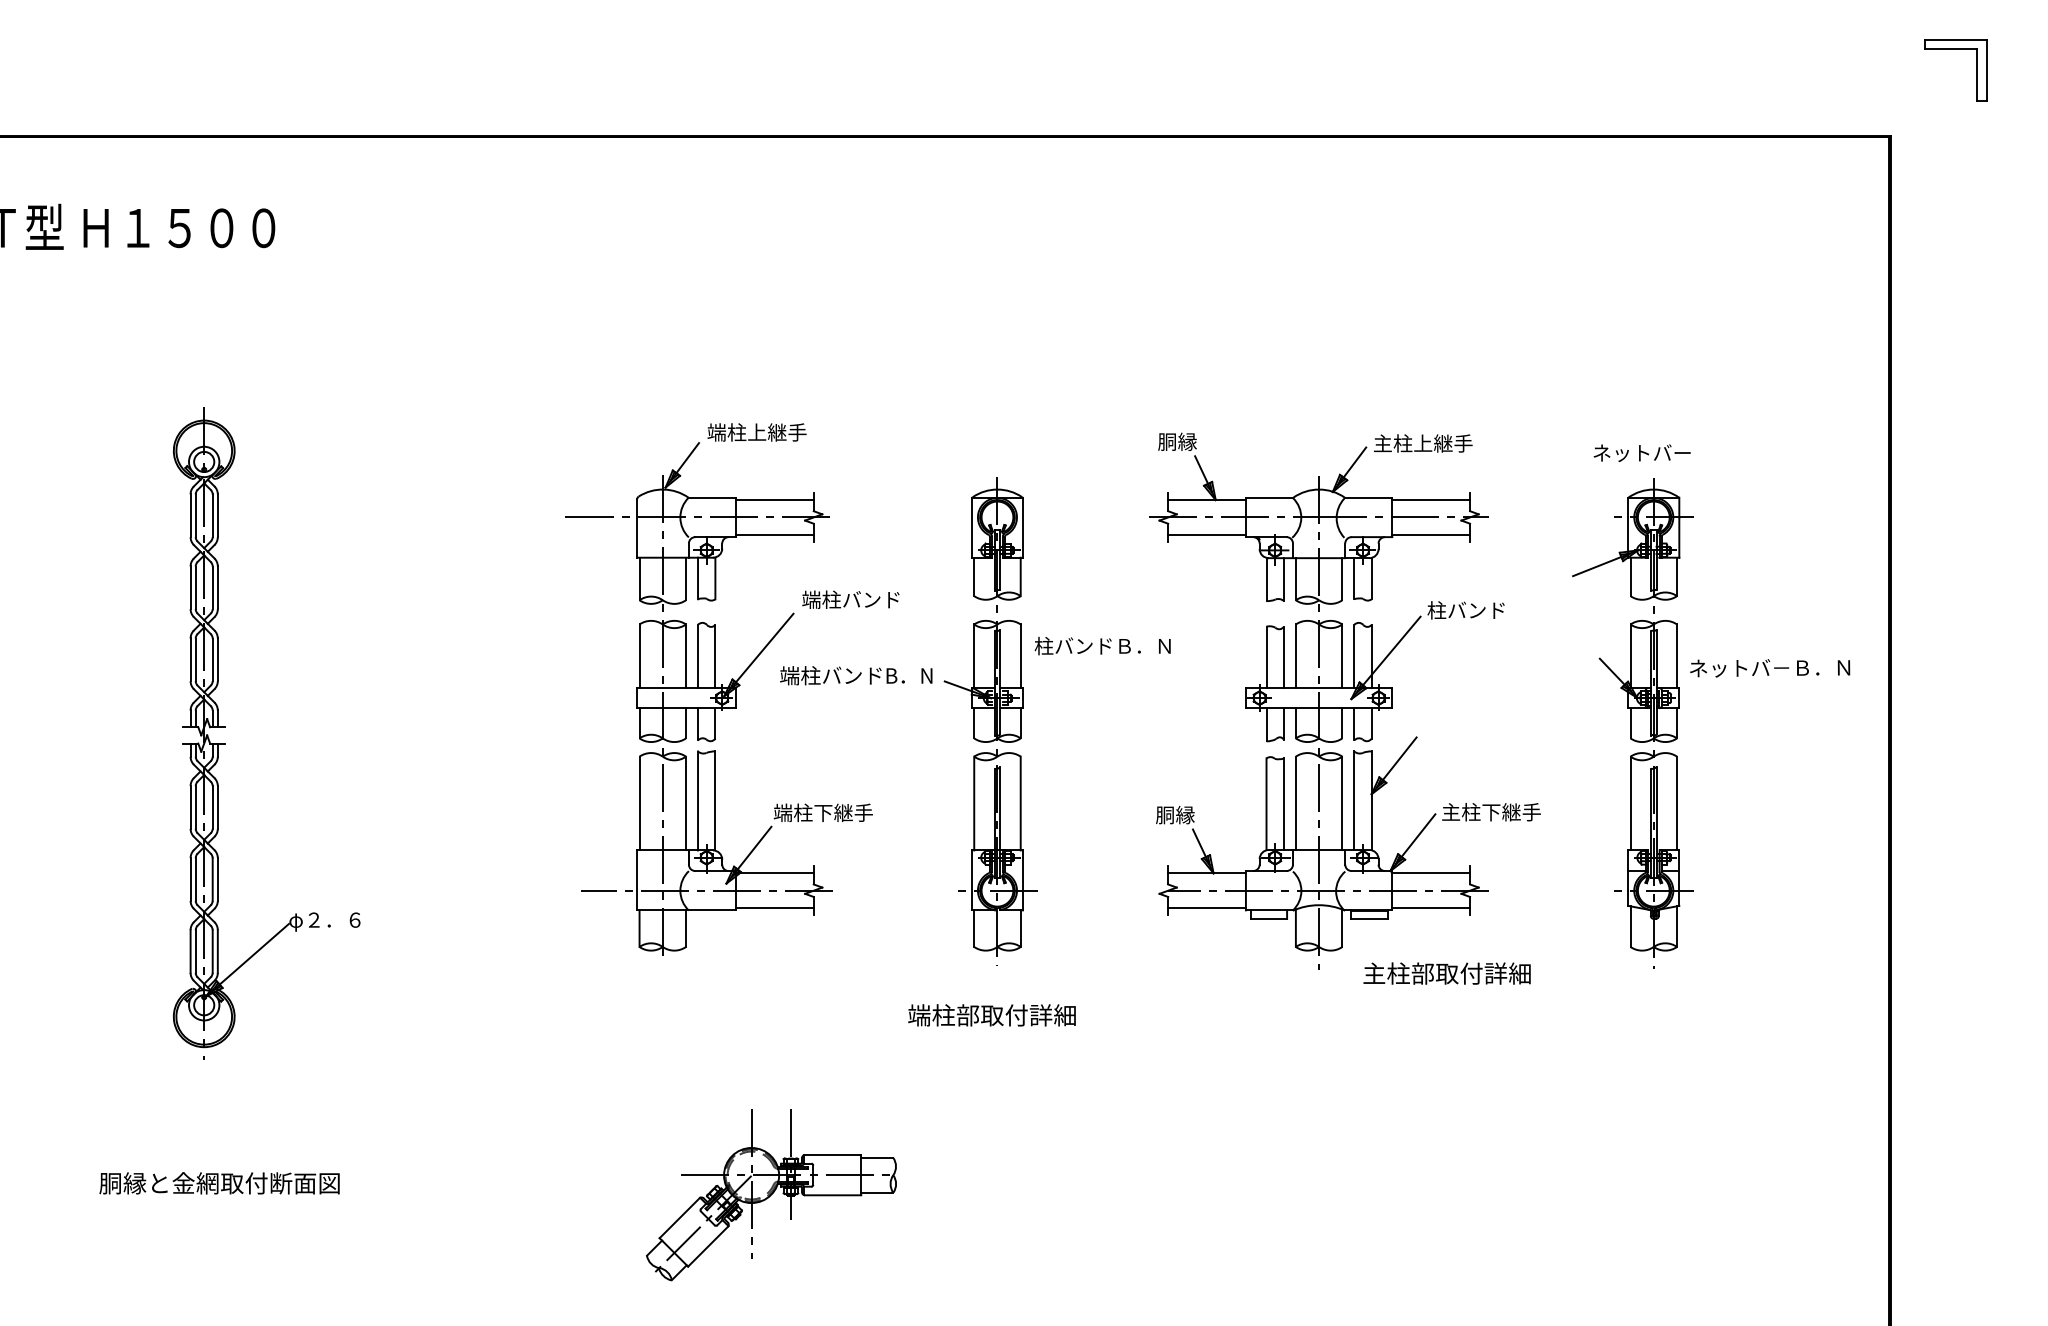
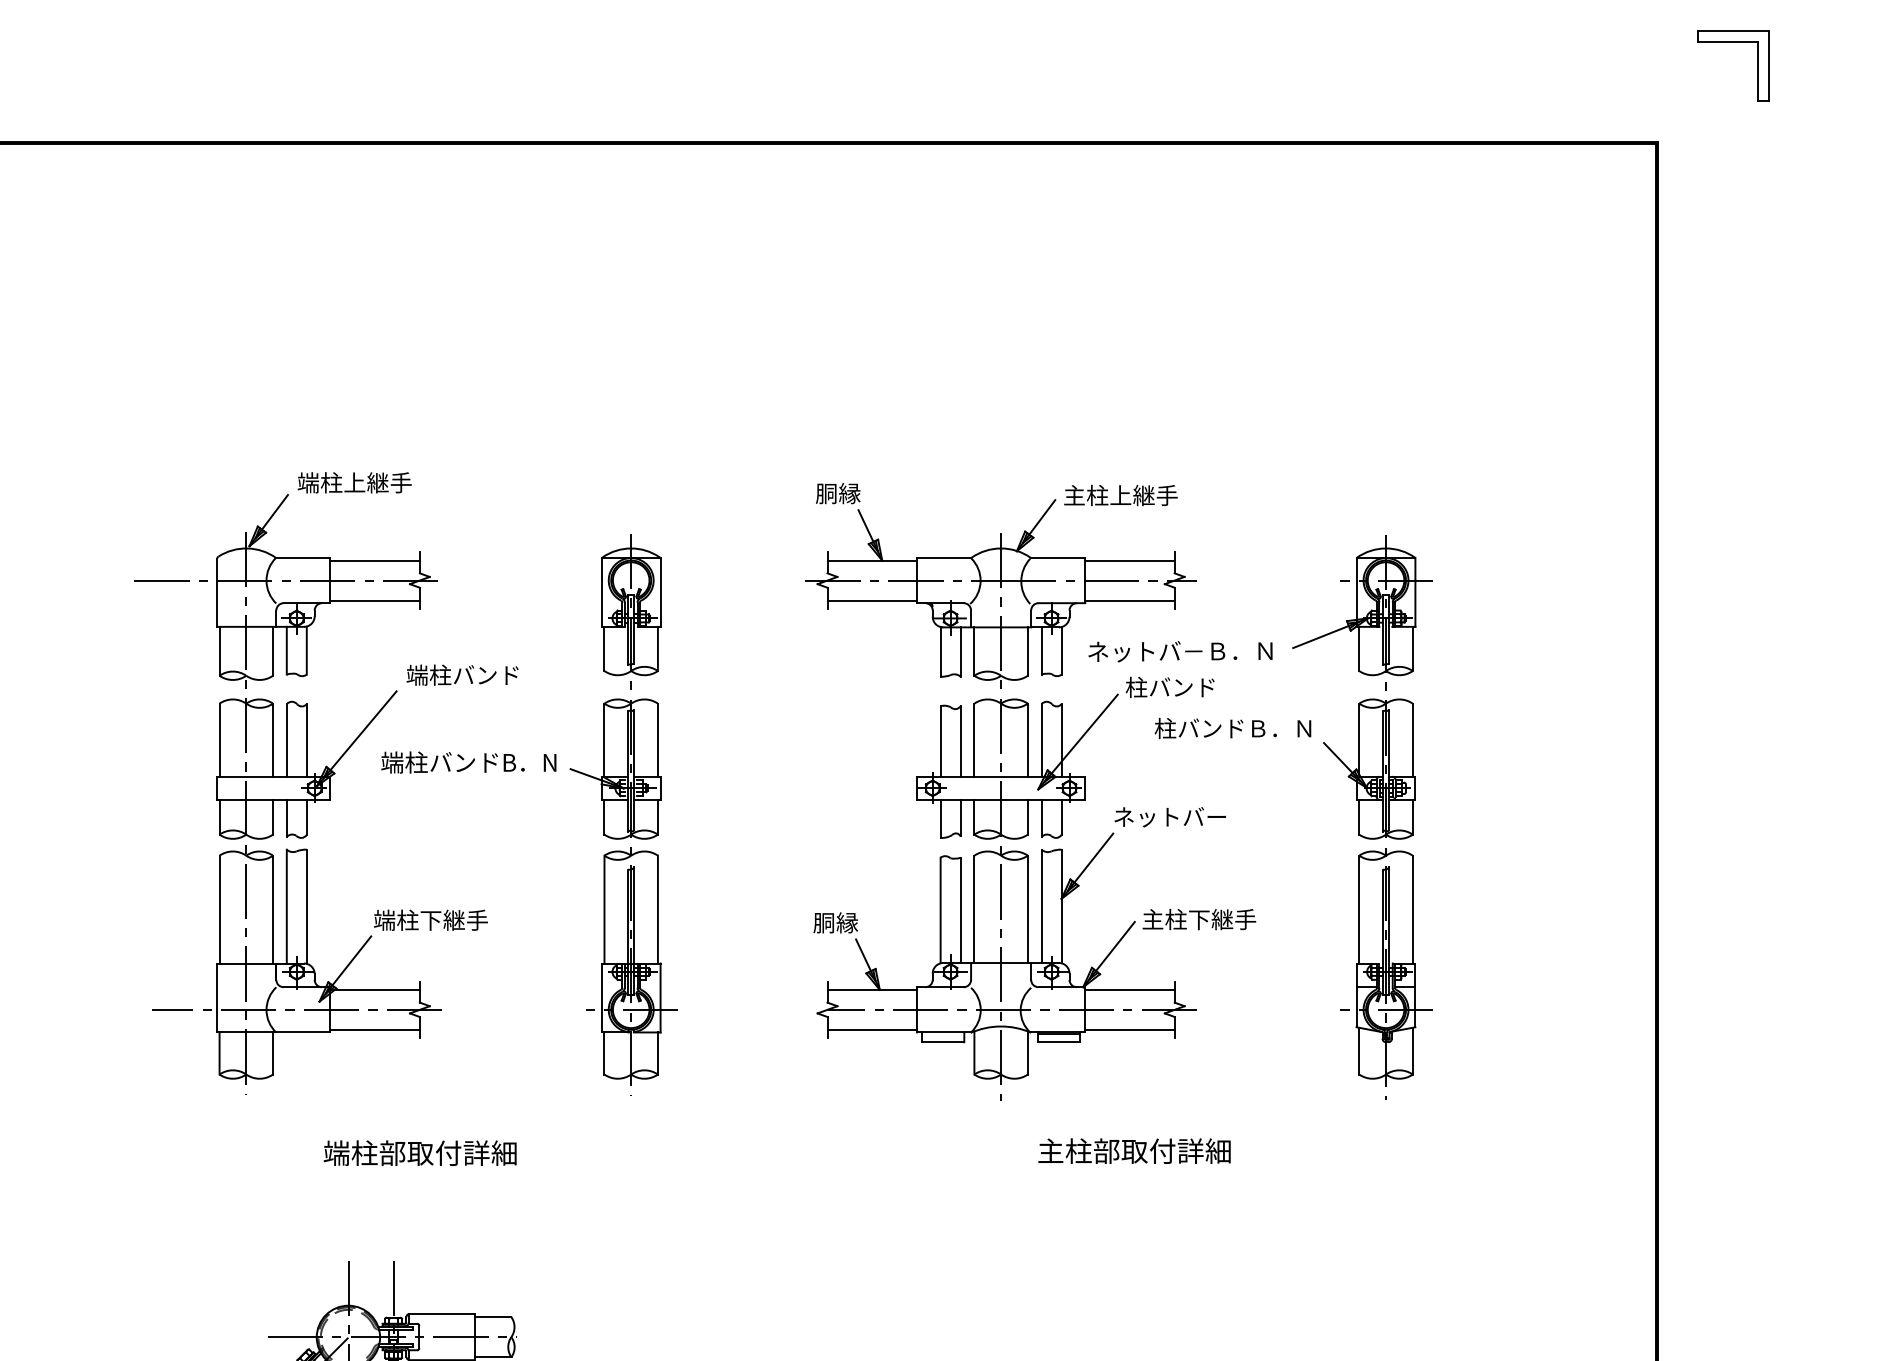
text: (1641, 452) -> (1169, 816), moved
text: (1102, 646) -> (1232, 728), moved
text: (1770, 668) -> (1180, 651), moved
text: (1446, 973) -> (1133, 1151), moved
text: (991, 1015) -> (419, 1153), moved

